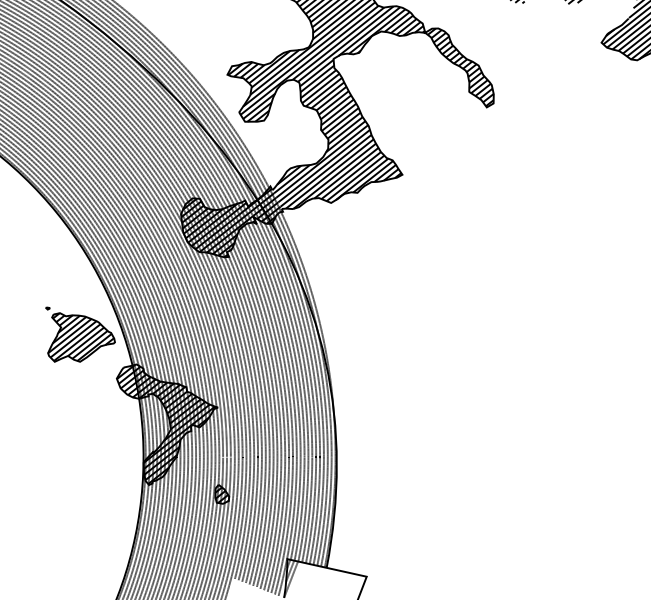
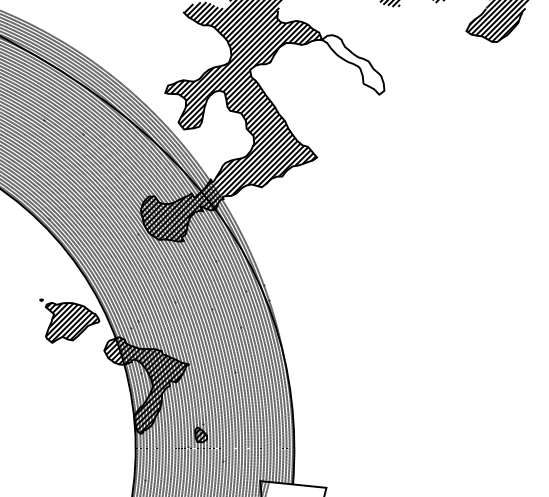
hatch: (461, 67) -> (354, 64), removed

